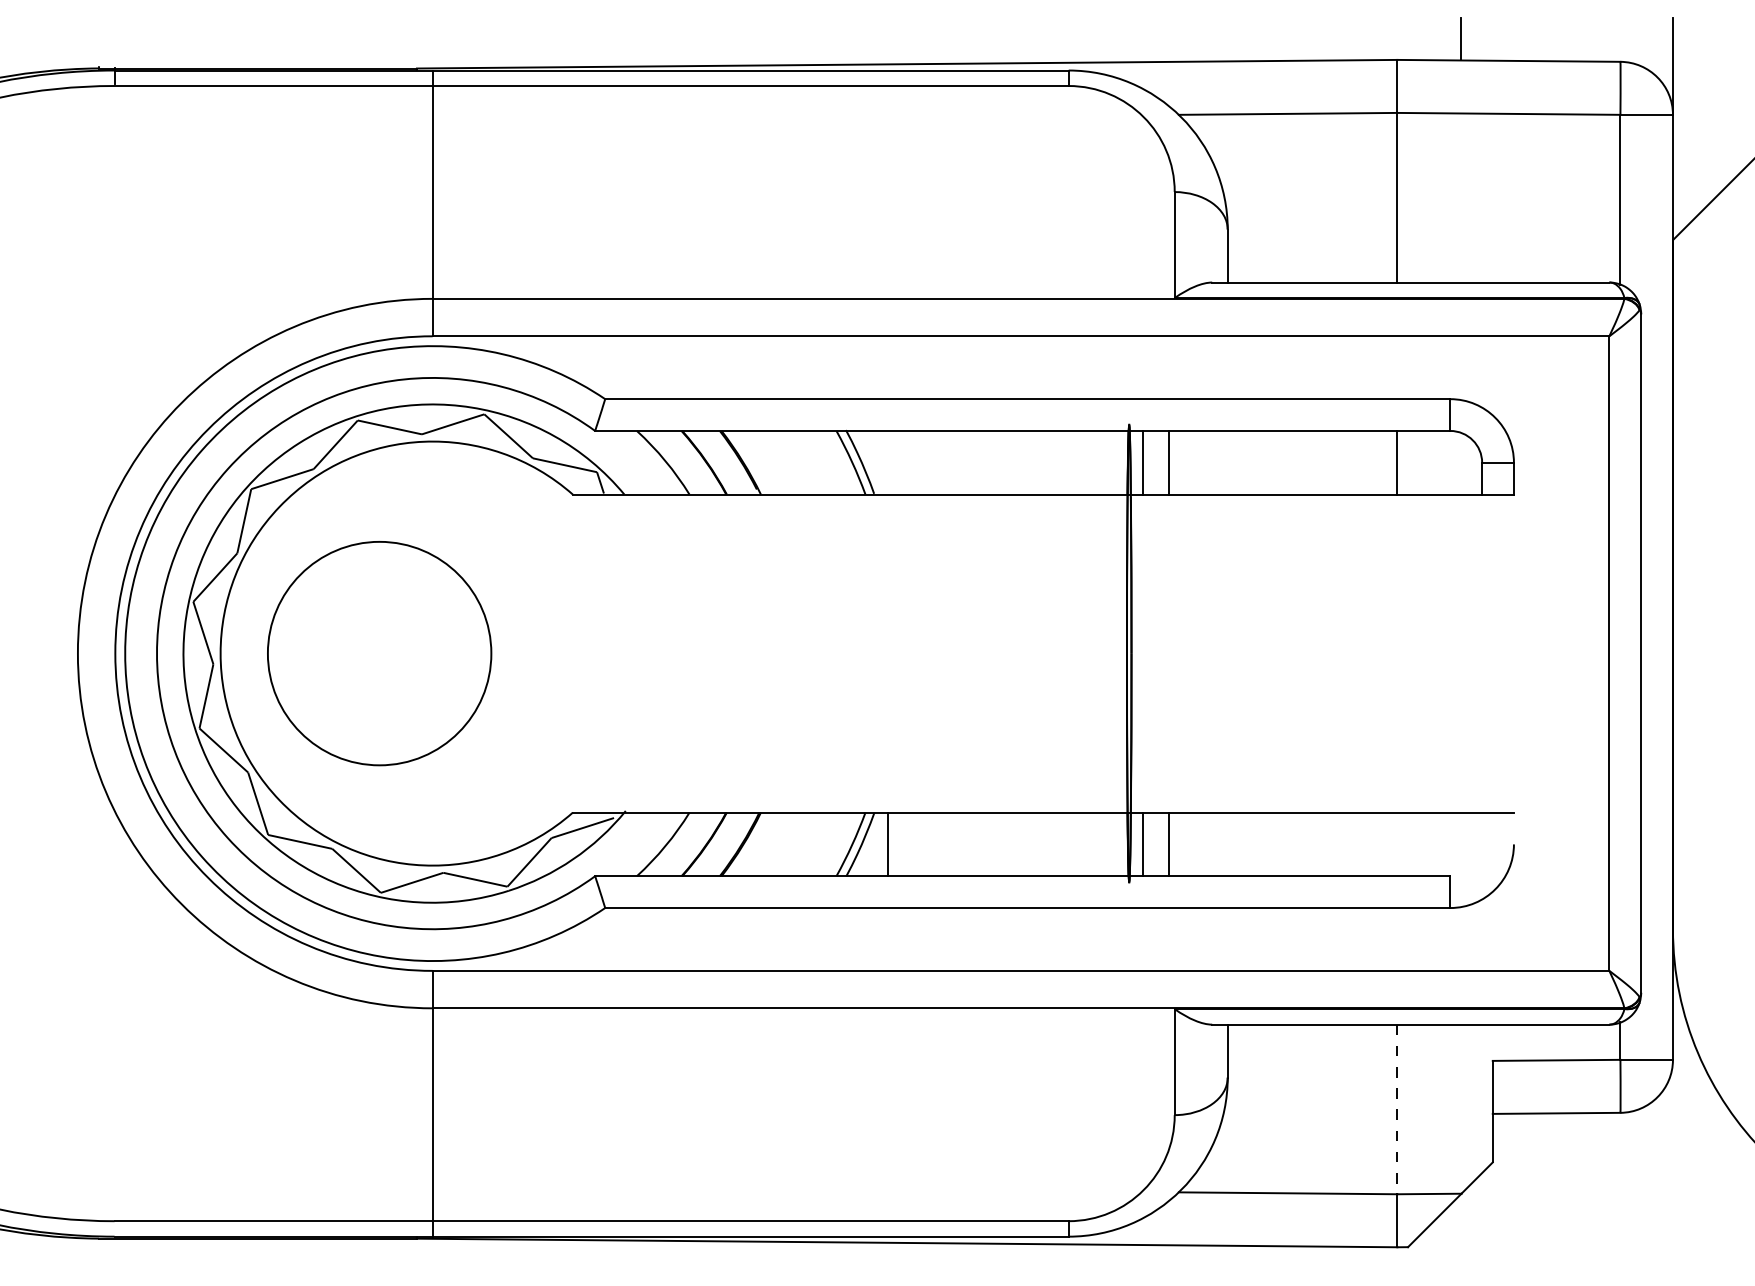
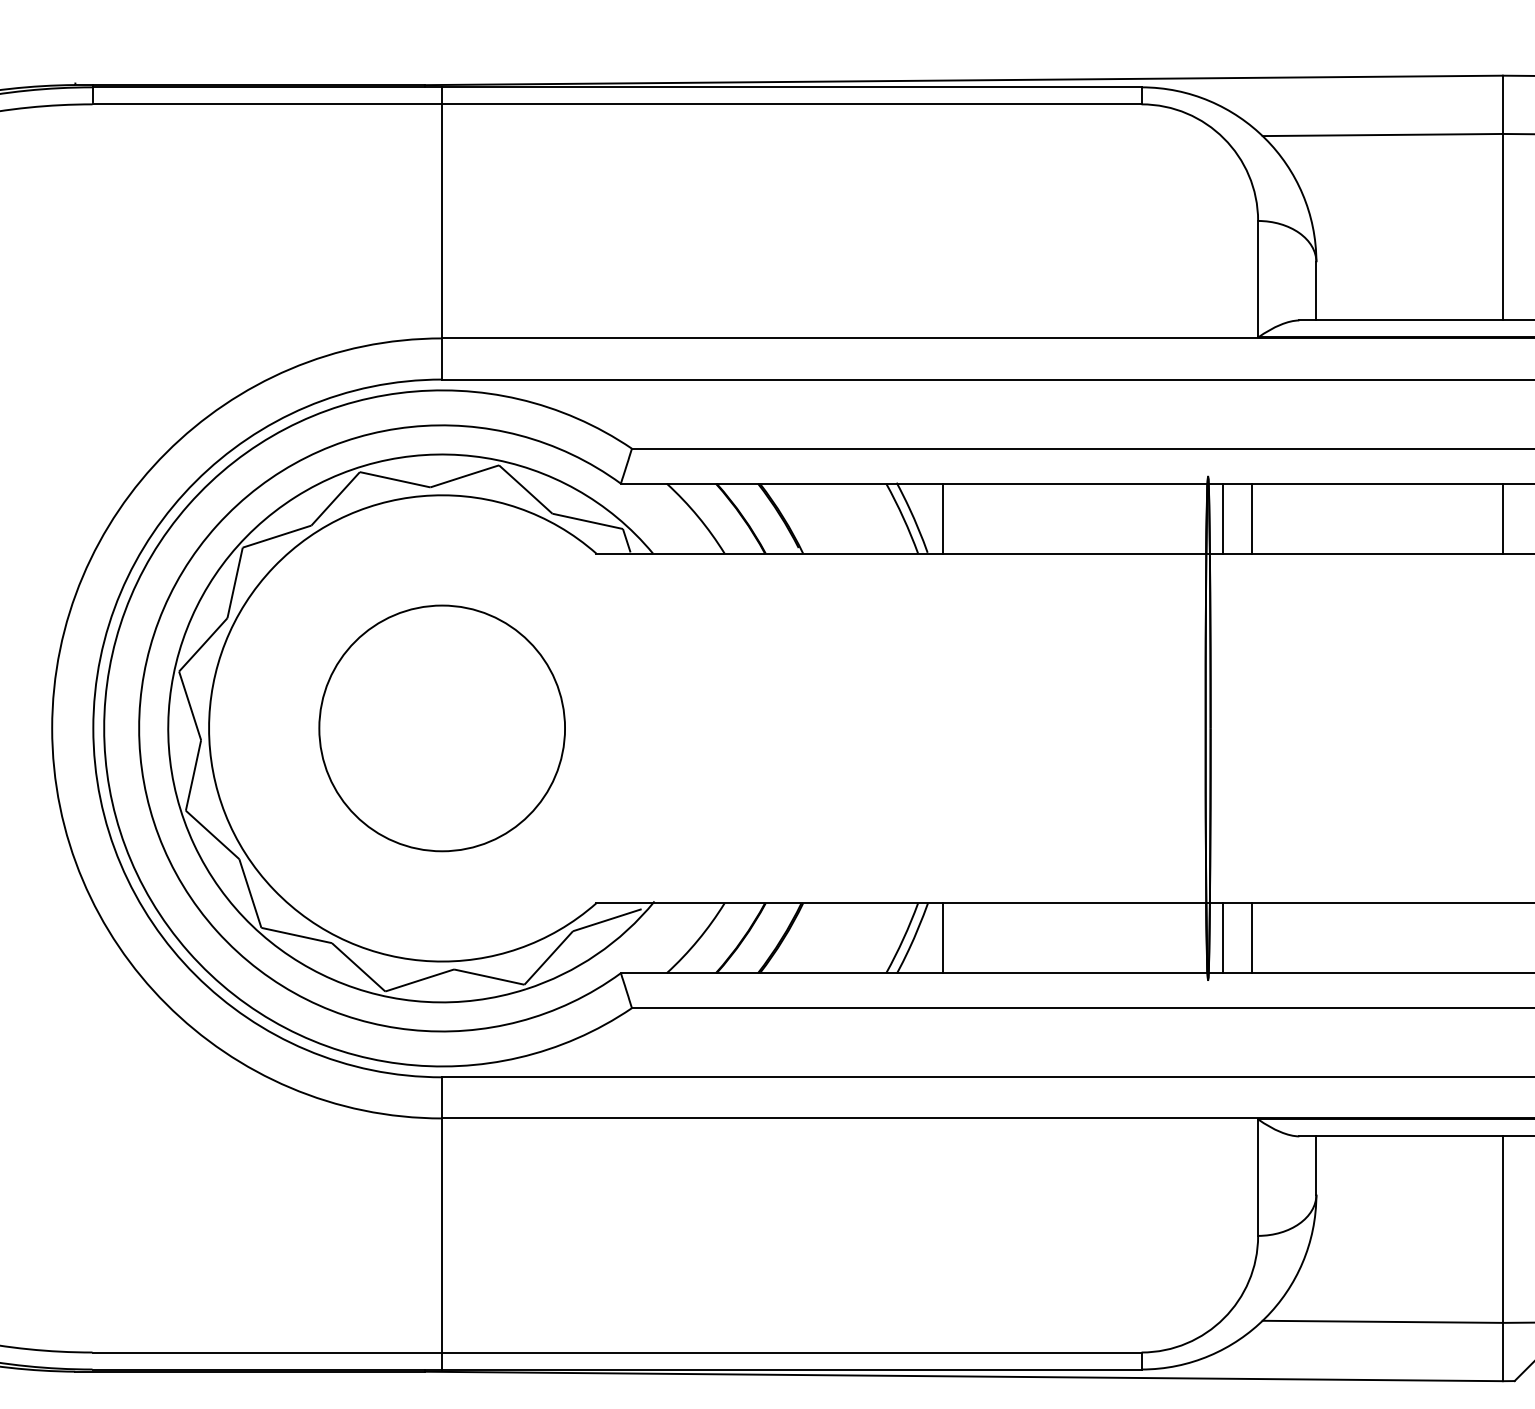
line: (888, 462) -> (943, 518), added
circle: (379, 653) -> (442, 728), moved
line: (1397, 1109) -> (1503, 1229), dashed -> solid

